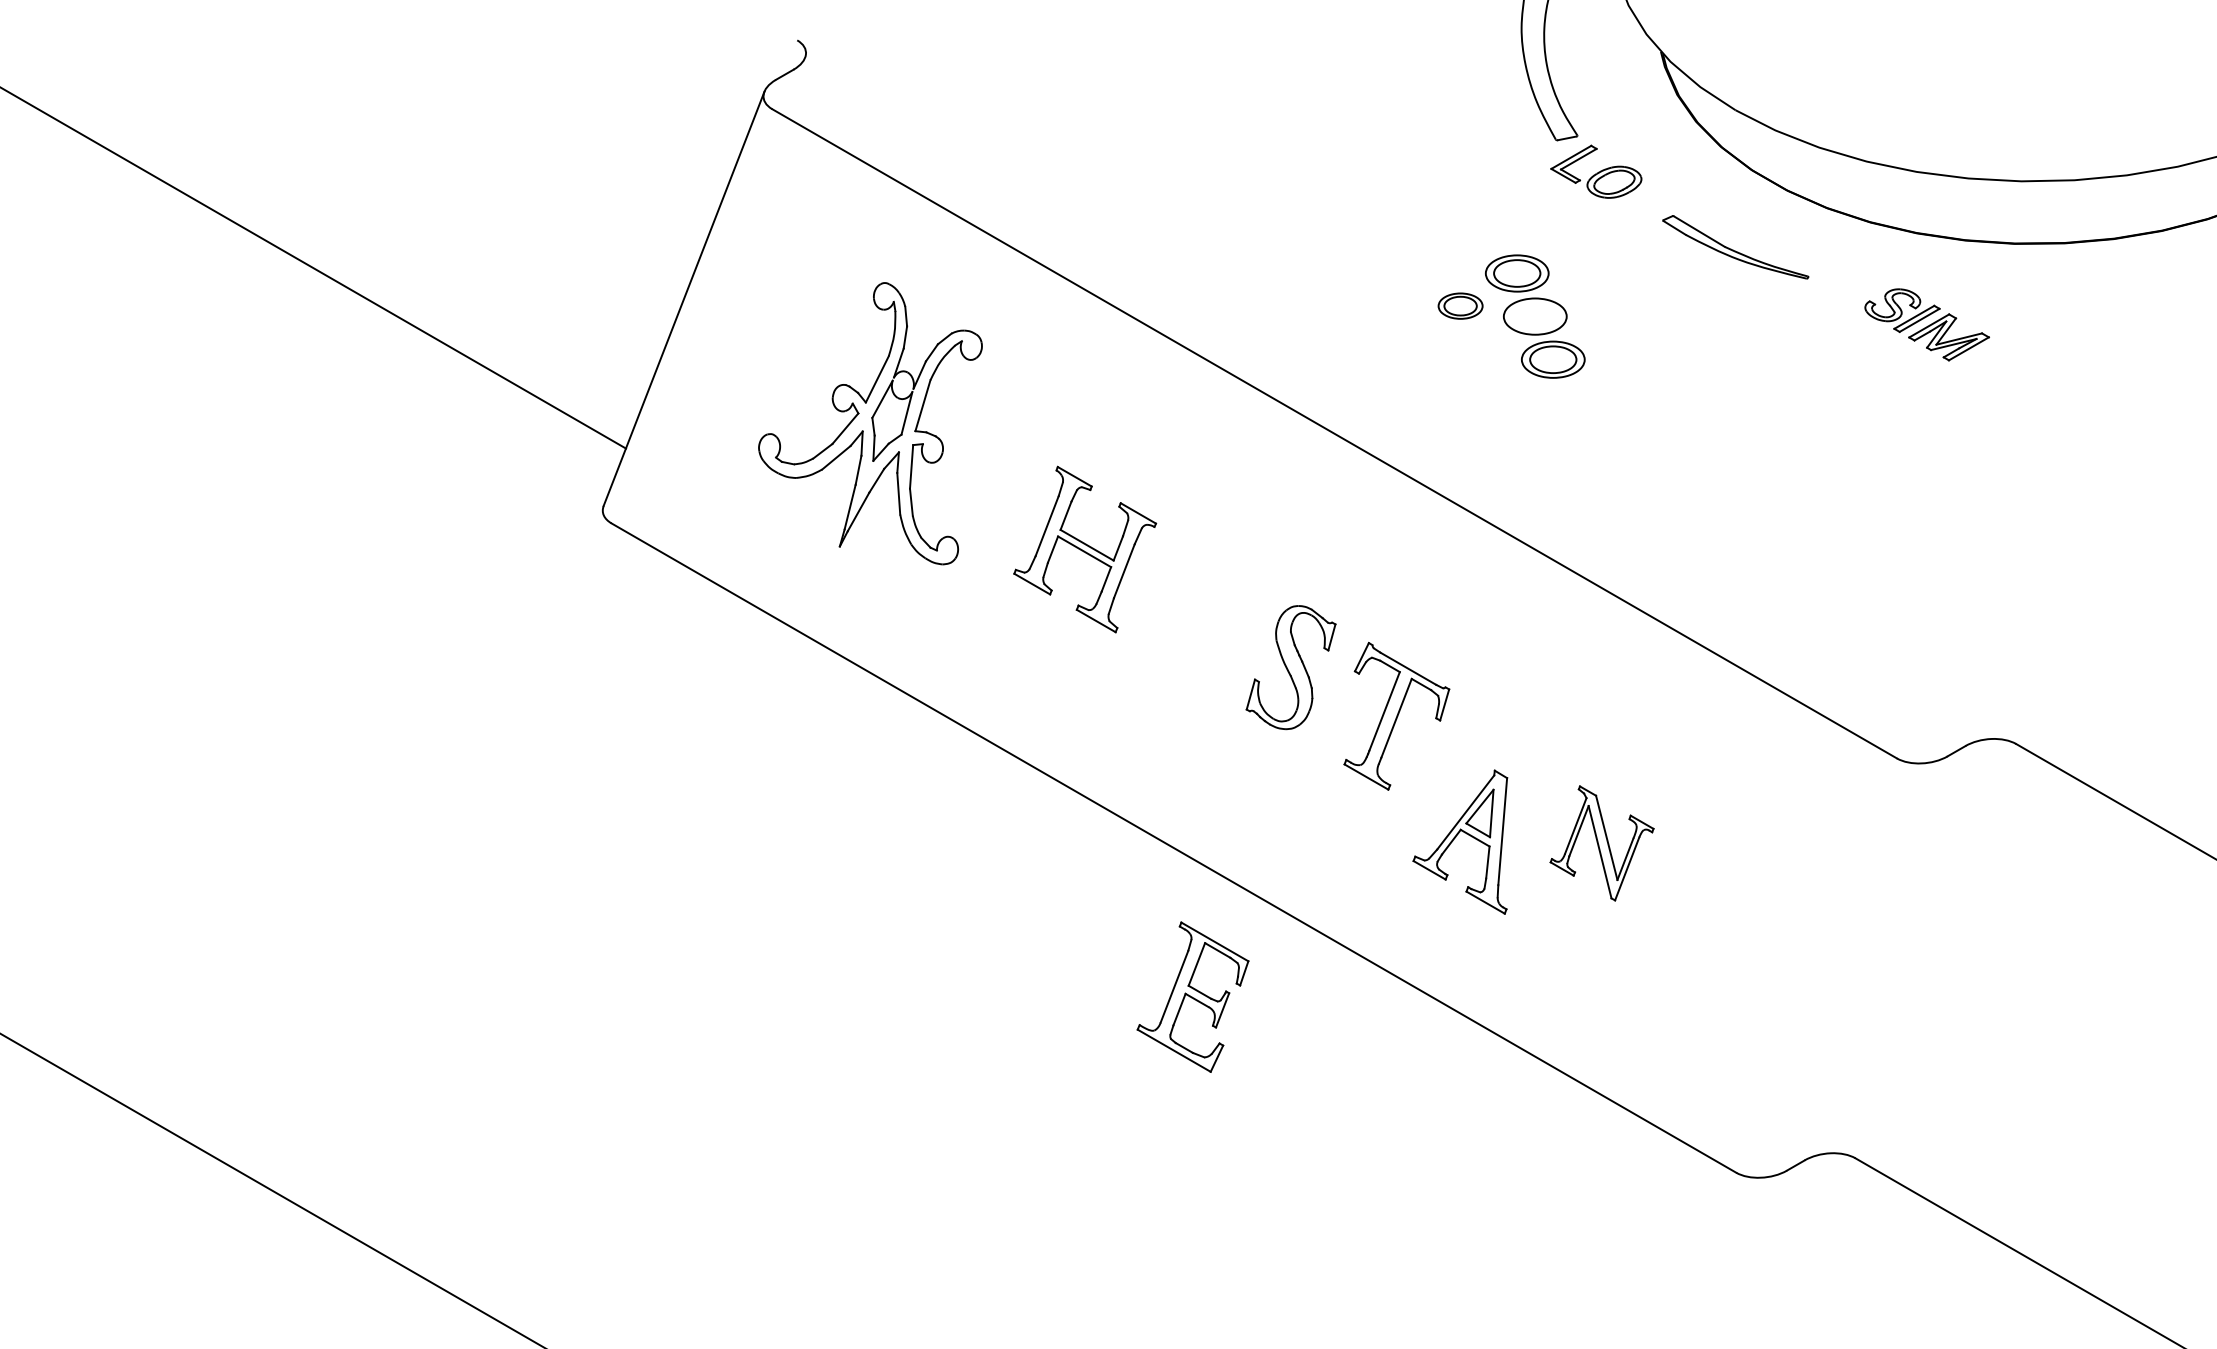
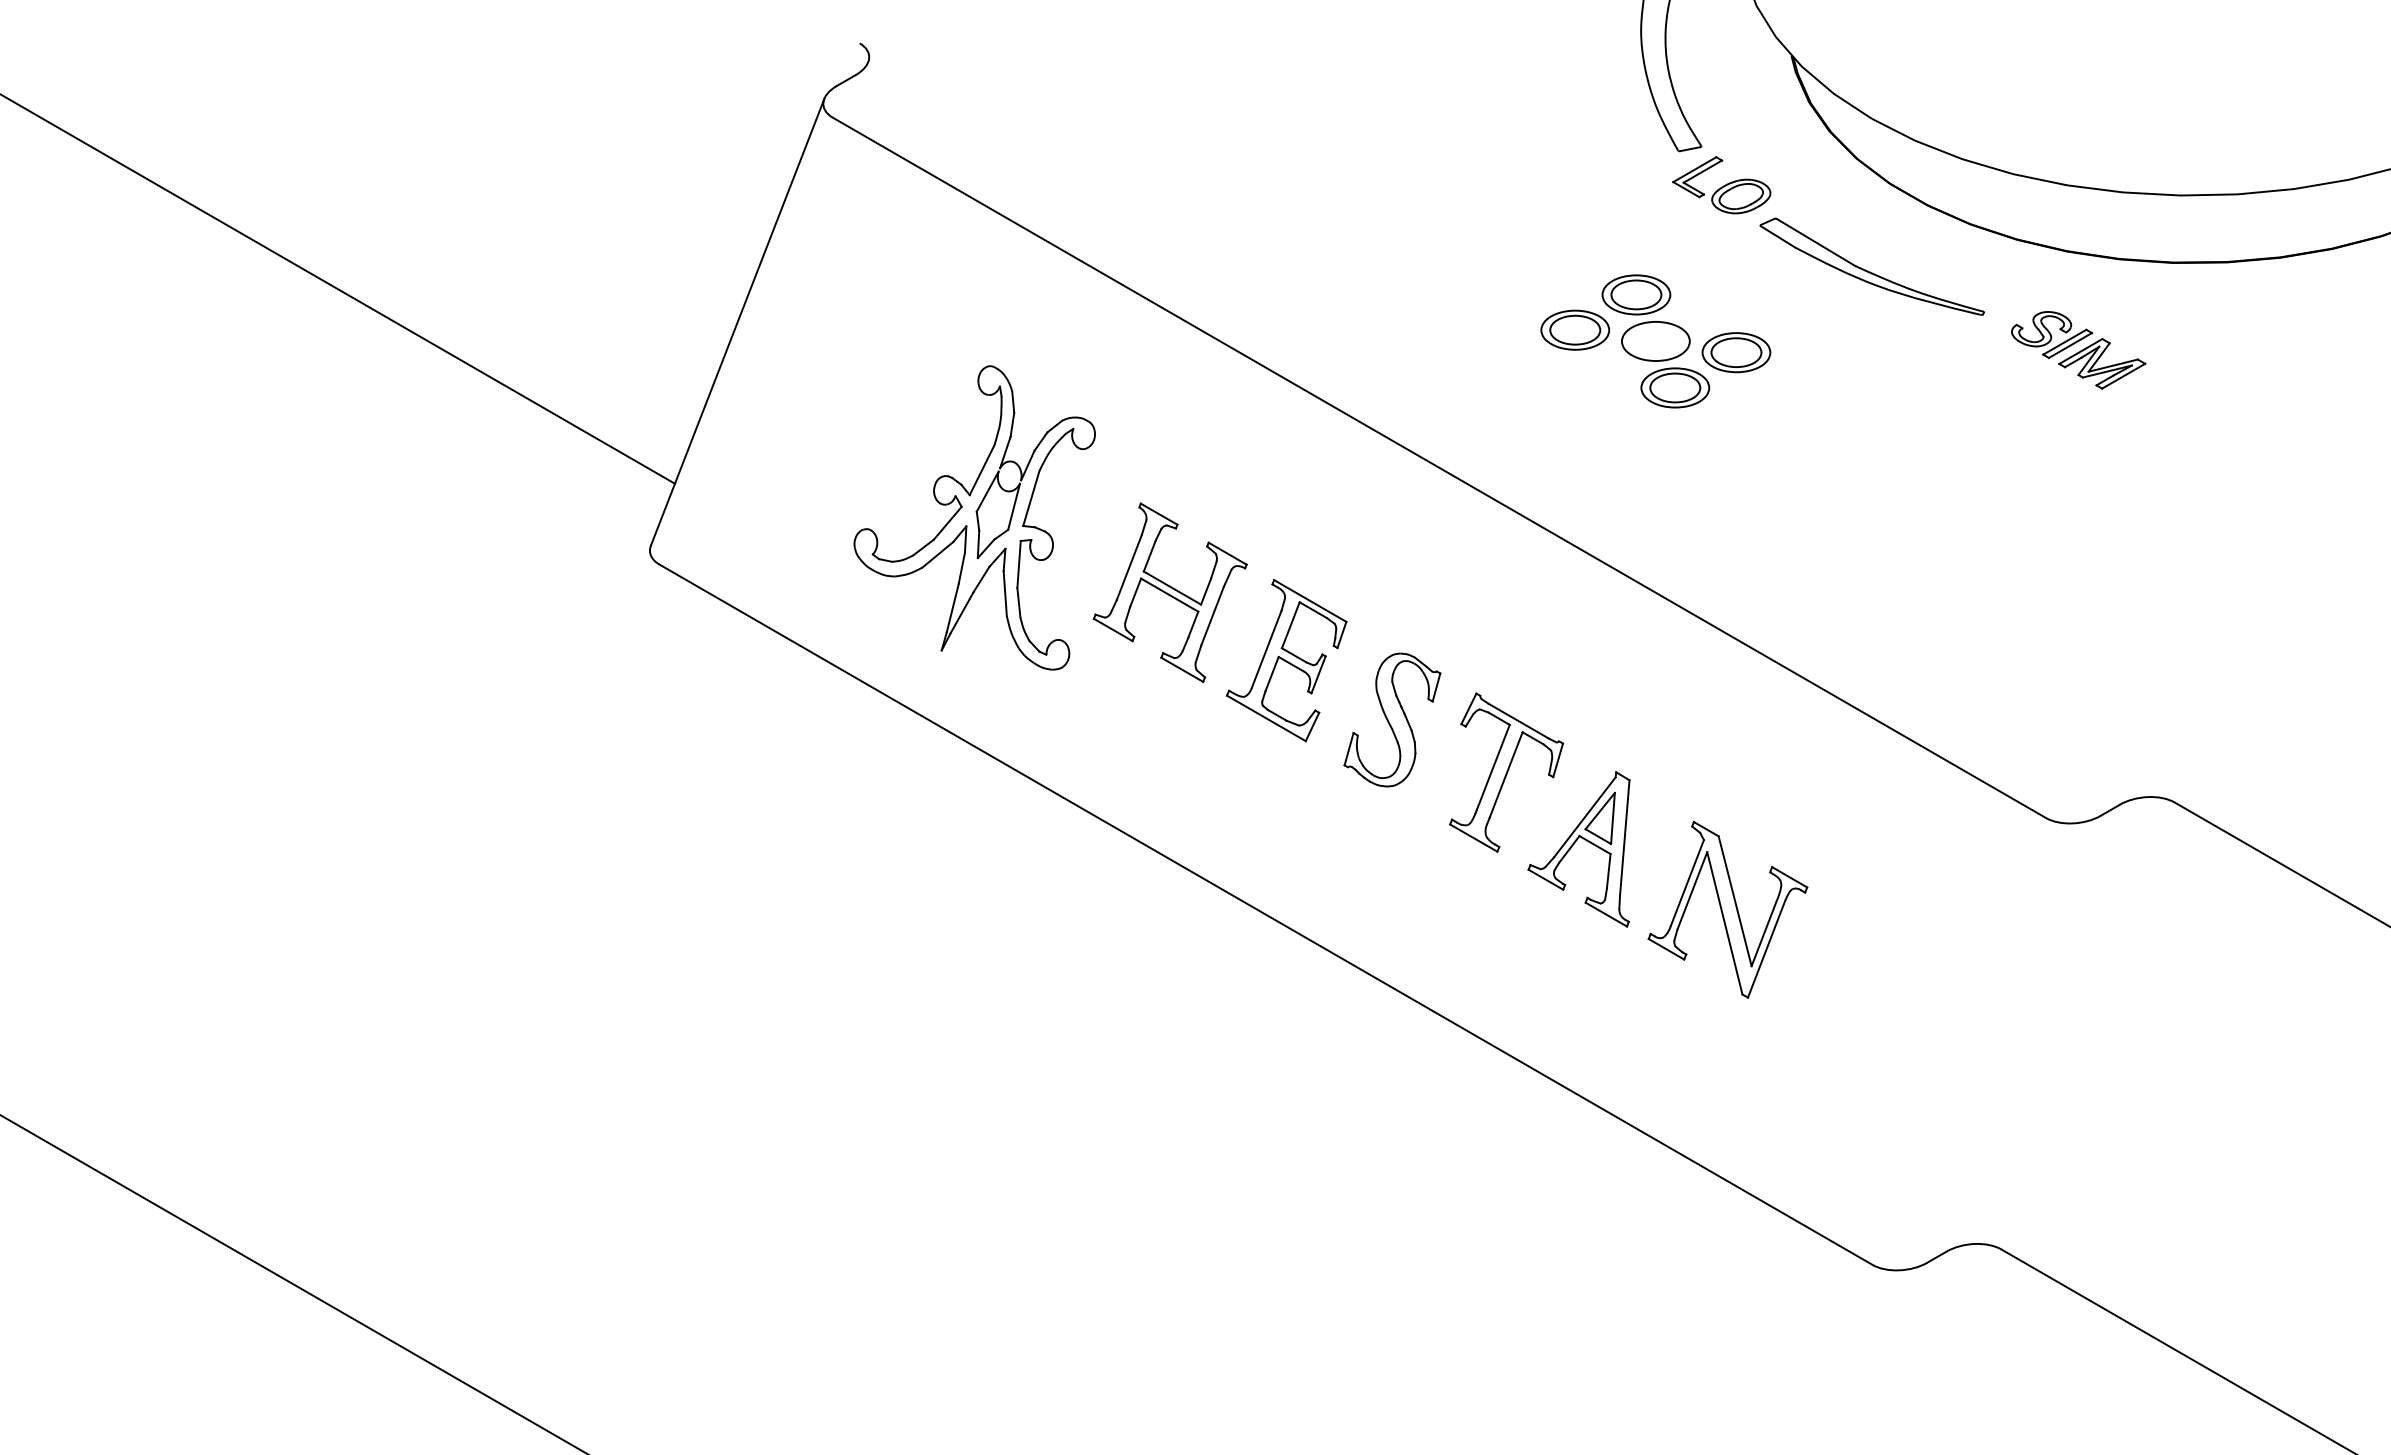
part: (1735, 247) -> (1871, 266), size x1.43
part: (1460, 305) -> (1575, 329), size x1.43
part: (1610, 326) -> (1736, 352), added
part: (870, 423) -> (974, 517), moved
part: (1456, 837) -> (1574, 844), moved
part: (1601, 843) -> (1727, 909), size x1.43
part: (1192, 997) -> (1286, 660), moved

